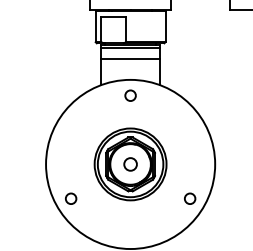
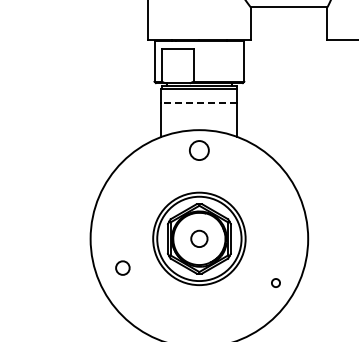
line: (129, 58) -> (198, 102), solid -> dashed
circle: (130, 95) -> (199, 150), size x1.4
circle: (70, 198) -> (122, 267), moved
circle: (189, 198) -> (275, 282), size x0.6

